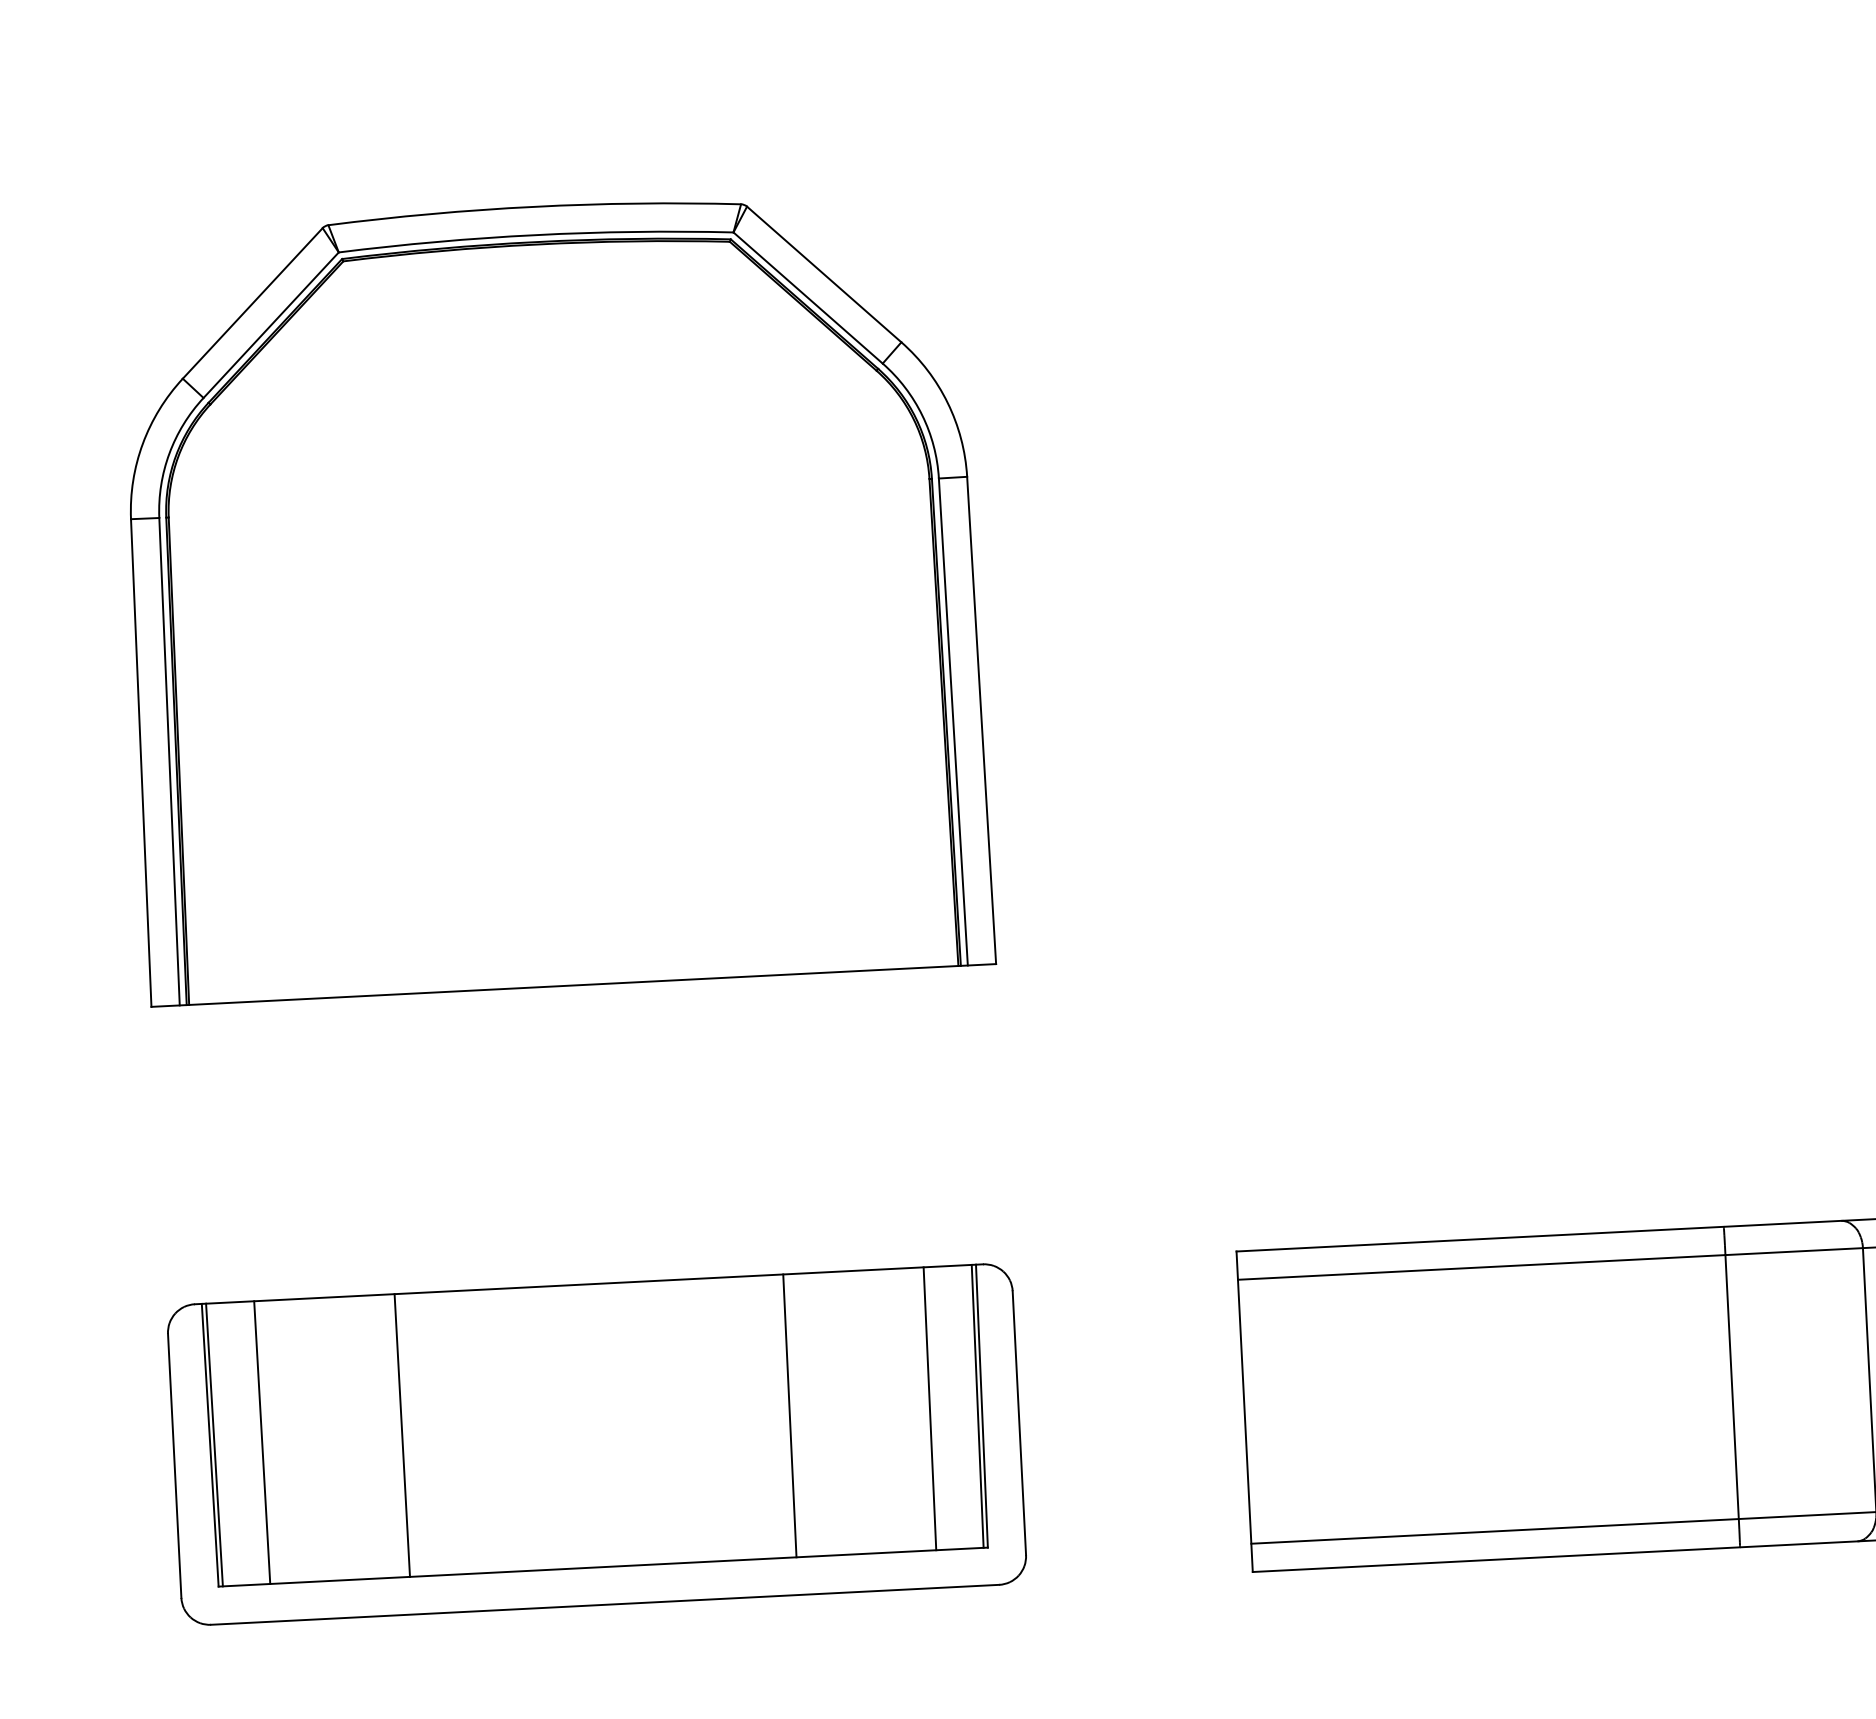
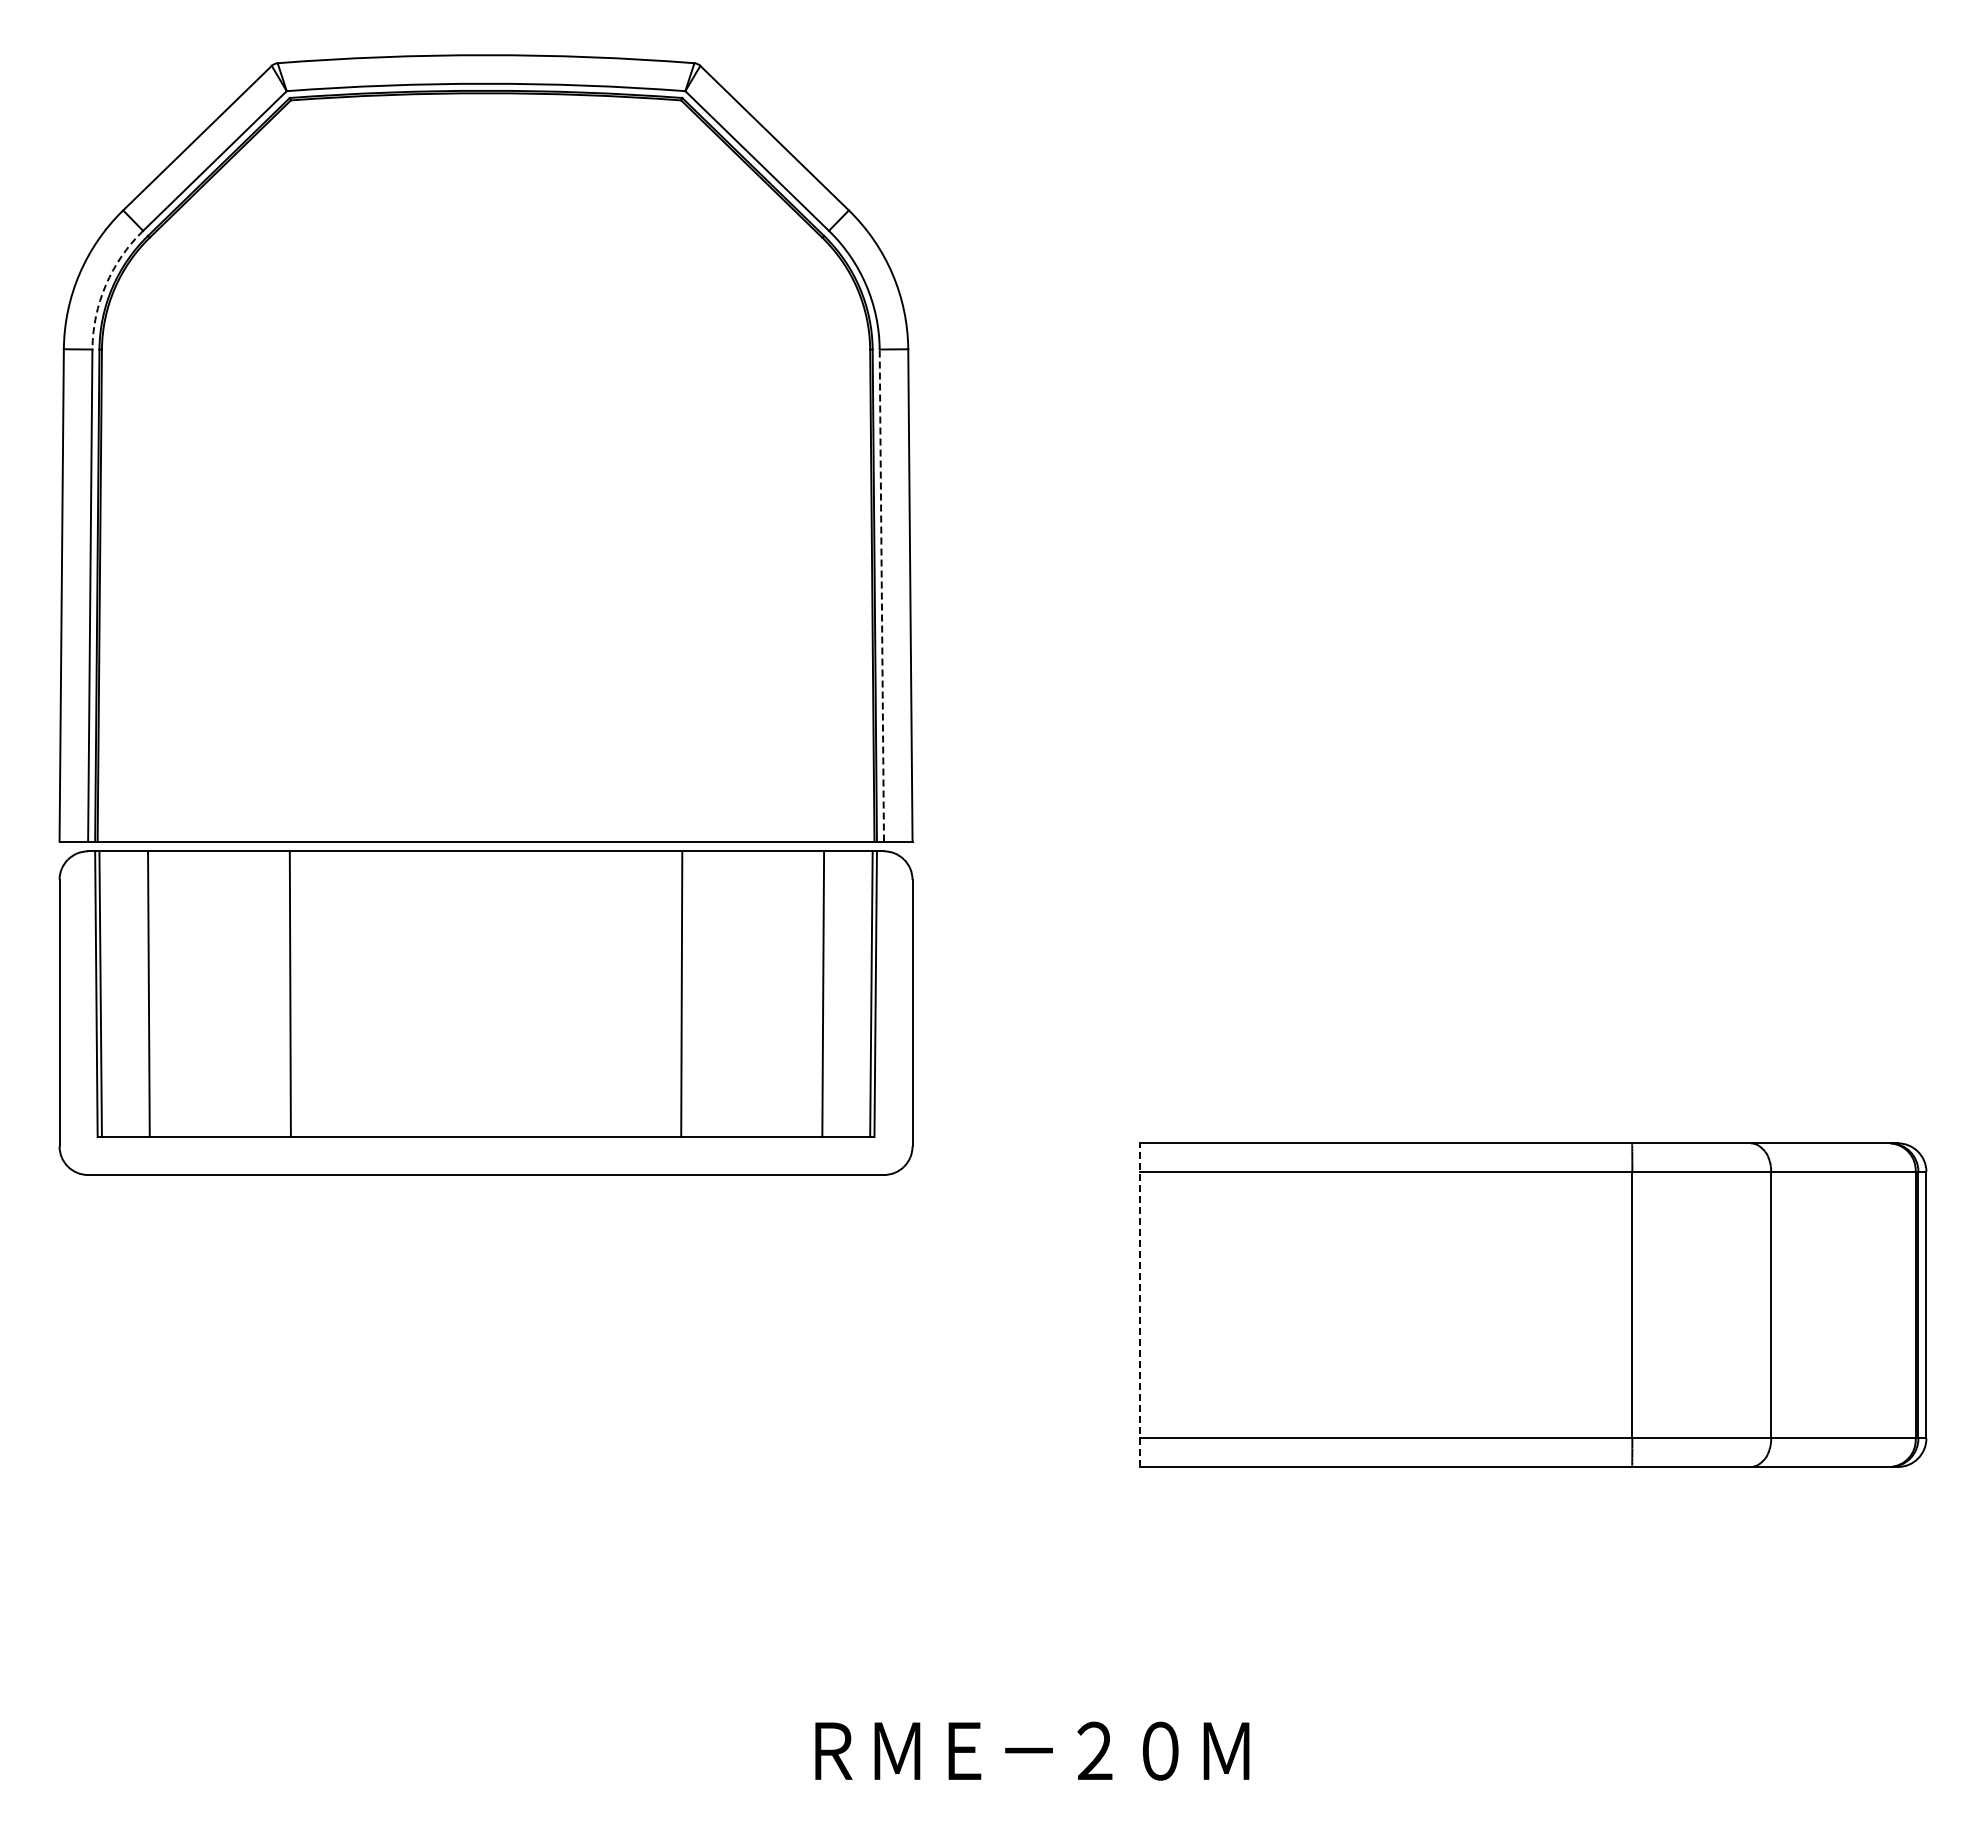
arc: (169, 453) -> (105, 285), solid -> dashed
line: (953, 721) -> (881, 595), solid -> dashed
line: (1245, 1412) -> (1140, 1305), solid -> dashed
part: (596, 1443) -> (485, 1012), moved

